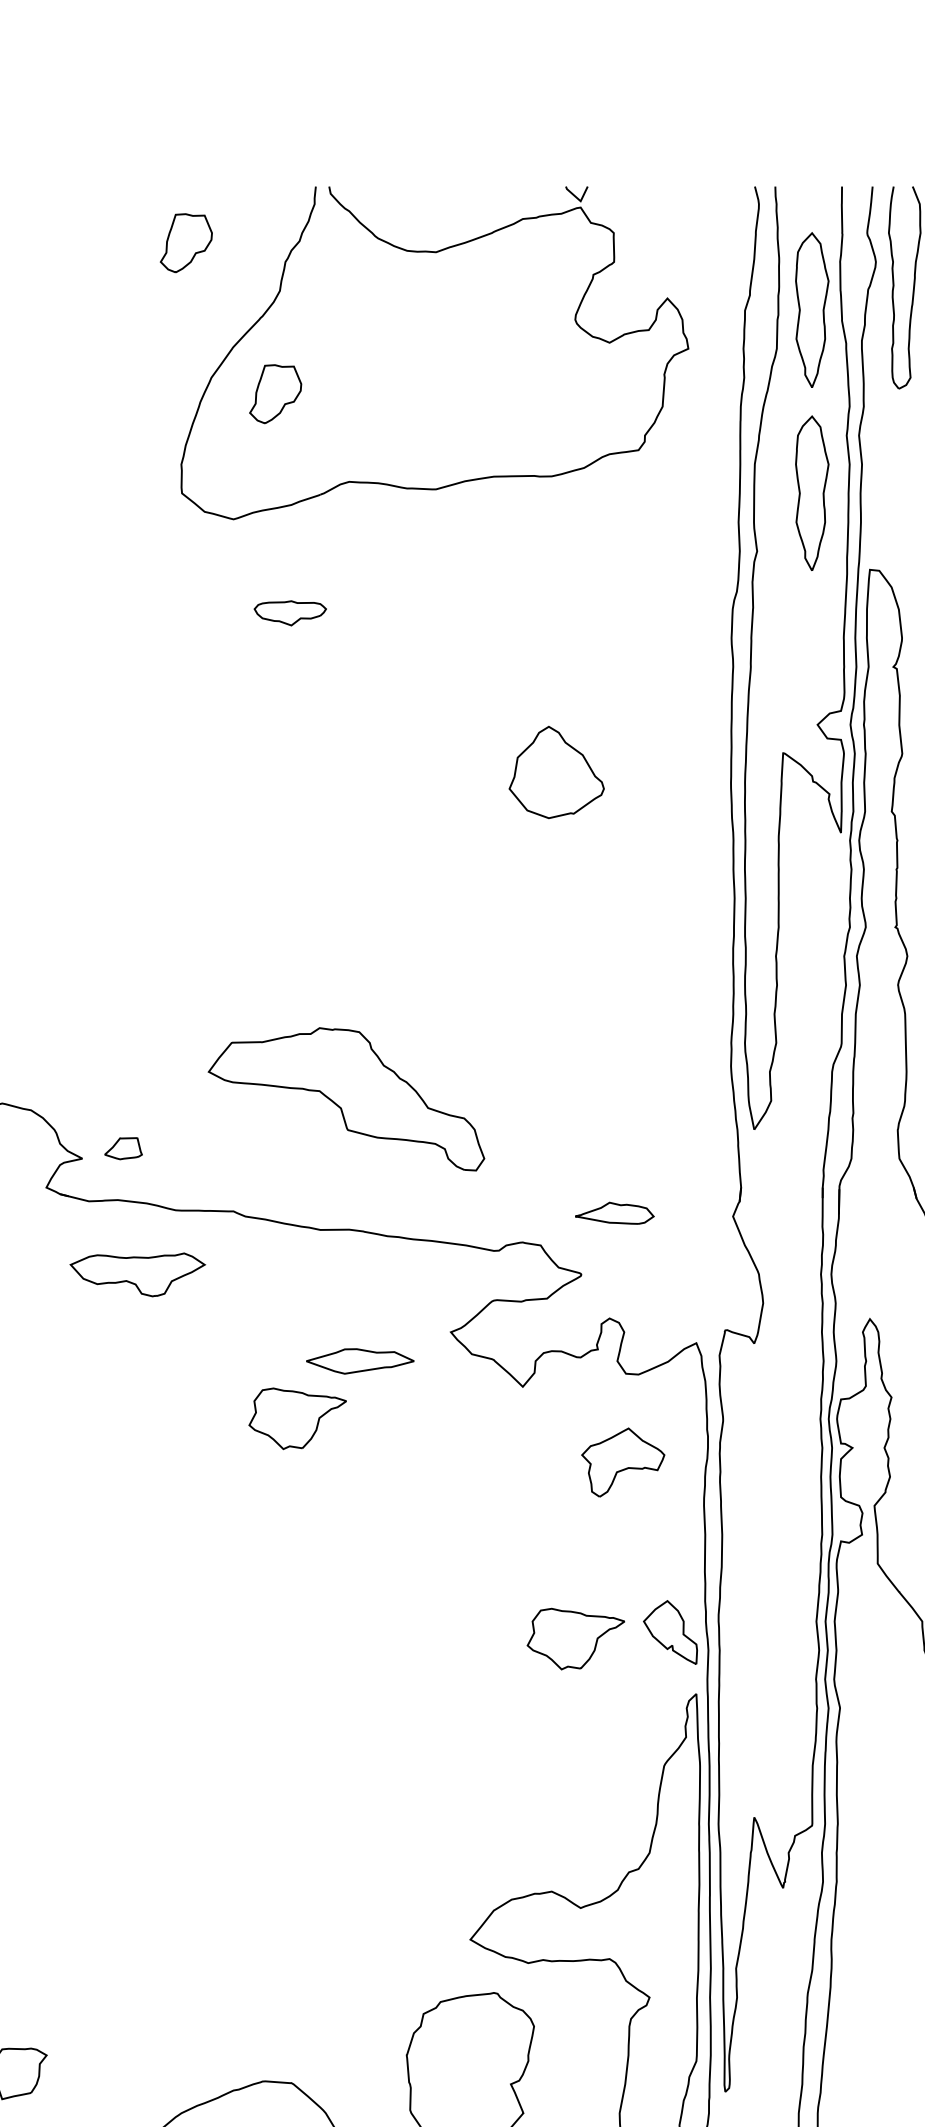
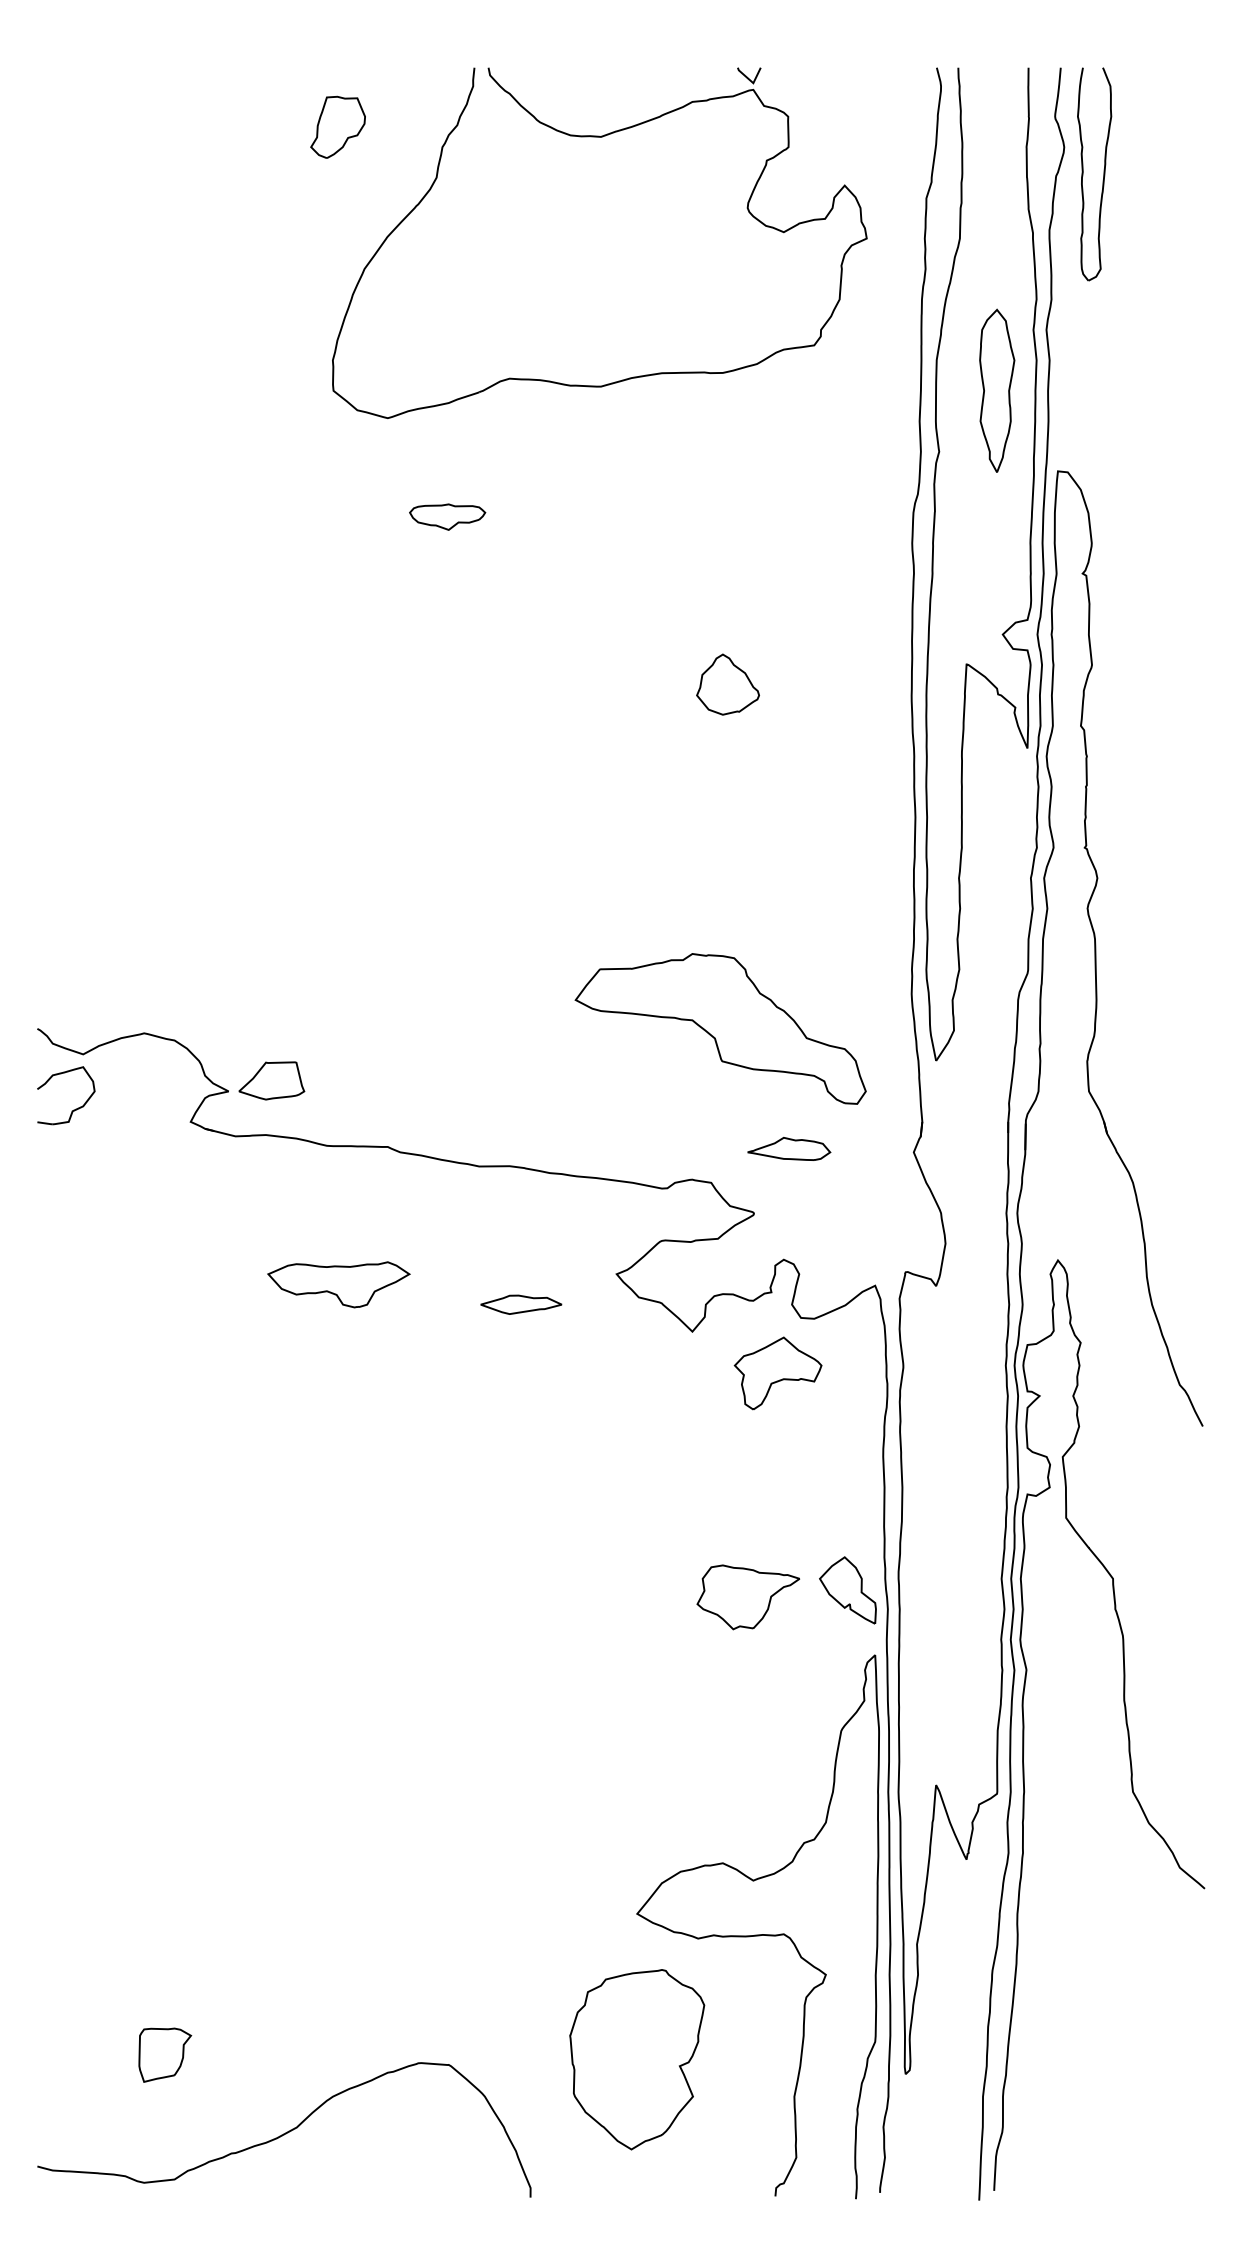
part: (812, 309) -> (997, 197), removed
part: (275, 393) -> (431, 285), removed
part: (556, 772) -> (727, 684), size x0.62
part: (346, 1098) -> (720, 1028), moved
part: (123, 1148) -> (271, 1080), size x1.67
part: (137, 1274) -> (338, 1284), moved
part: (360, 1361) -> (521, 1304), size x0.71
part: (297, 1418) -> (455, 1365), removed
part: (622, 1462) -> (777, 1373), moved

